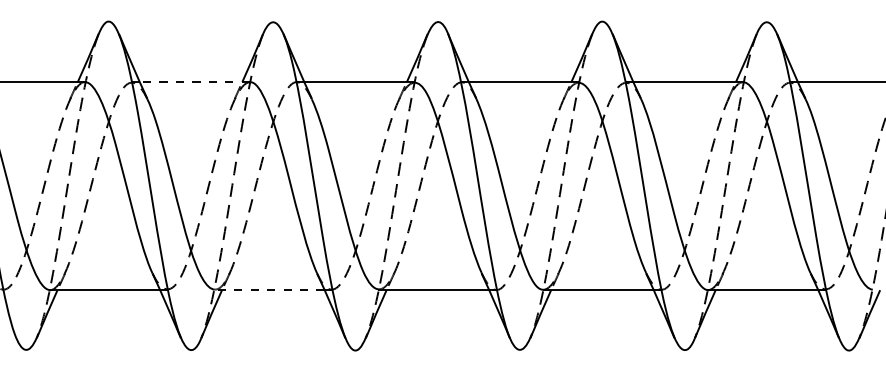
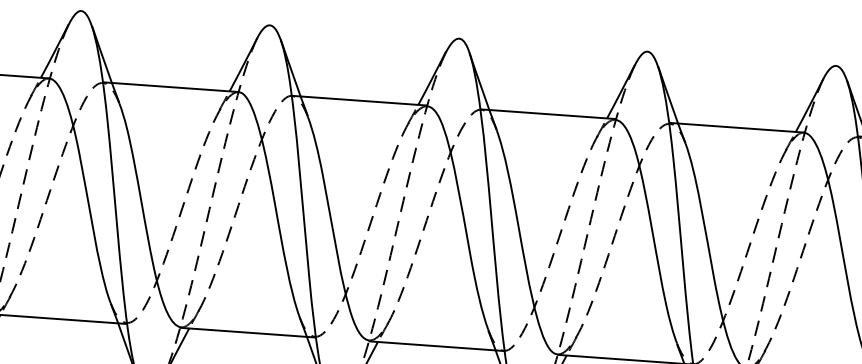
line: (194, 82) -> (174, 87), dashed -> solid
line: (269, 290) -> (243, 332), dashed -> solid

